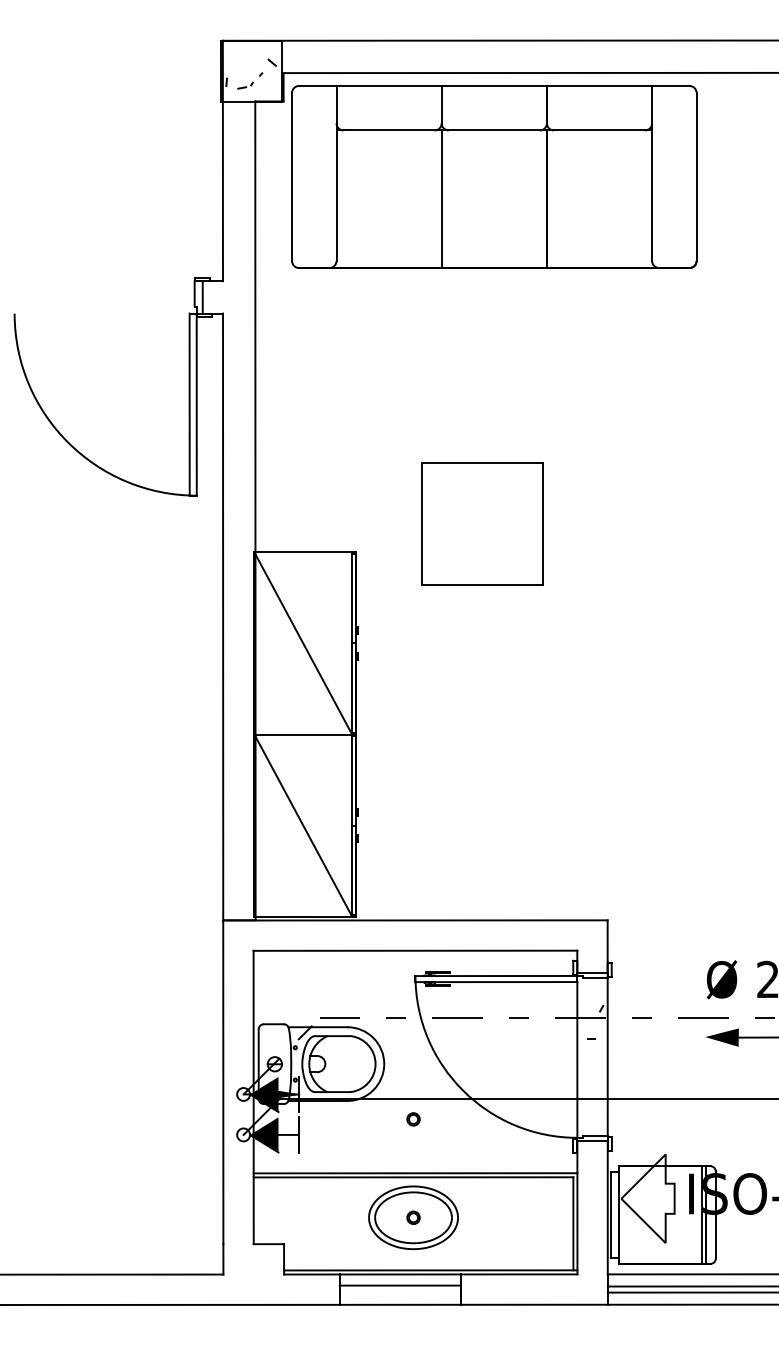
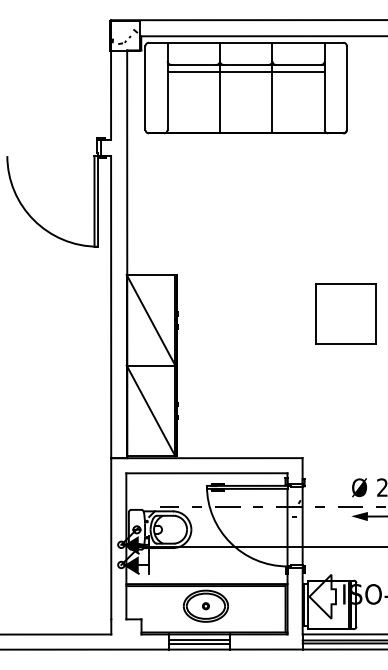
line: (492, 145) -> (245, 72), added
part: (480, 523) -> (345, 313), moved
part: (412, 1119) -> (205, 557), removed
line: (400, 1294) -> (199, 644), added

